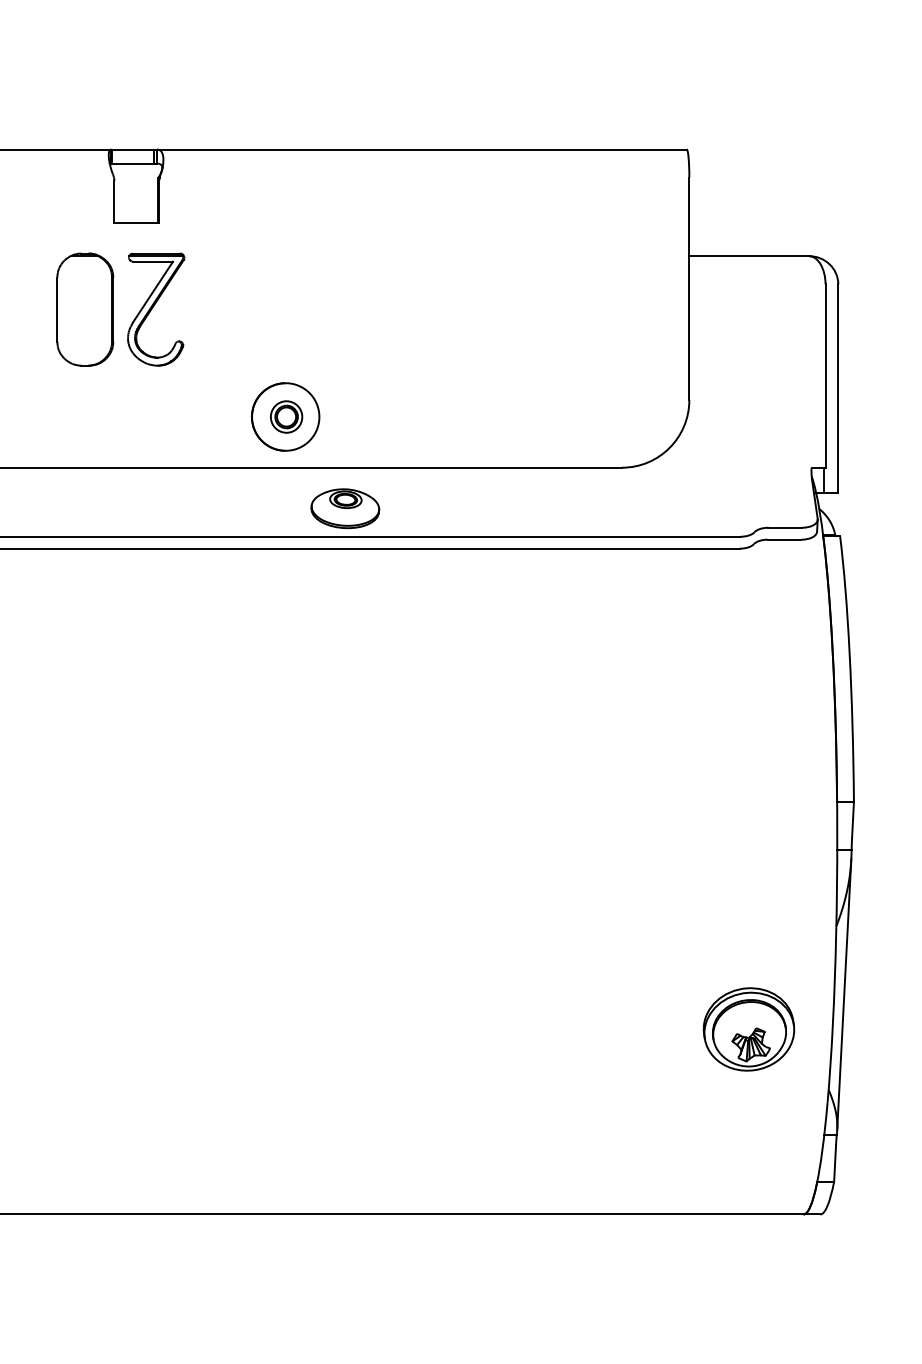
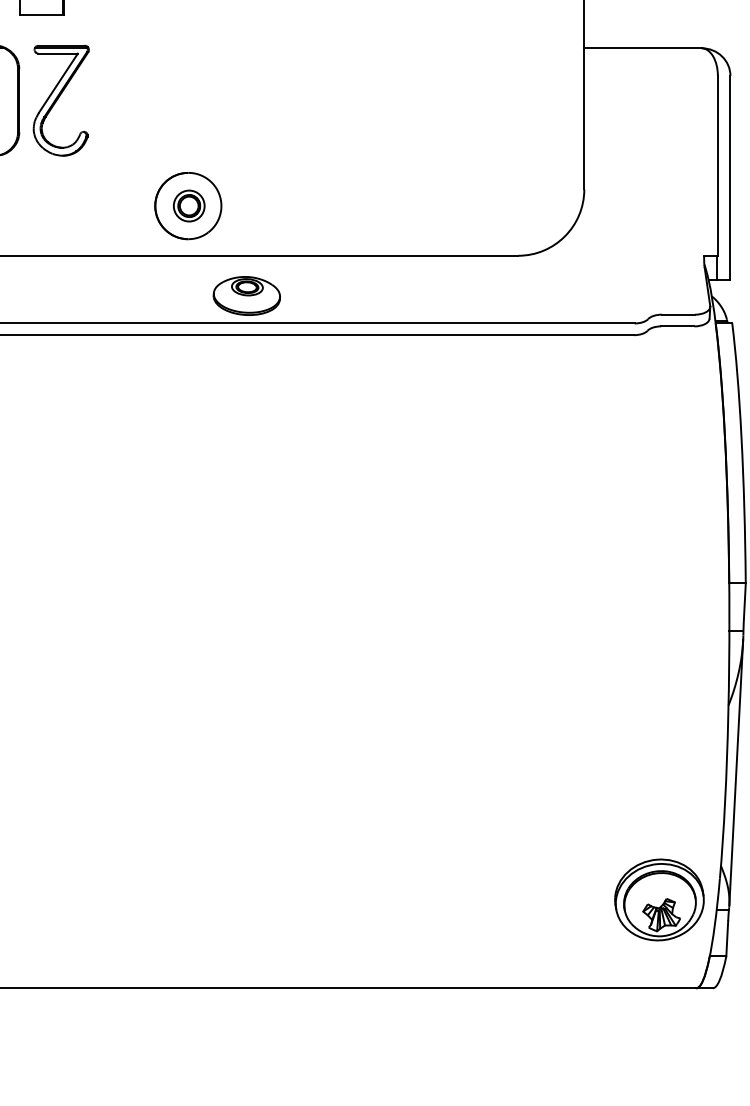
part: (748, 1029) -> (659, 900), moved

